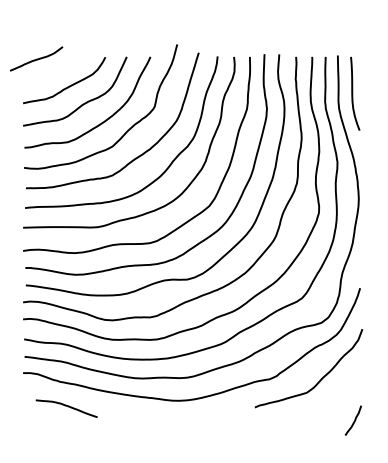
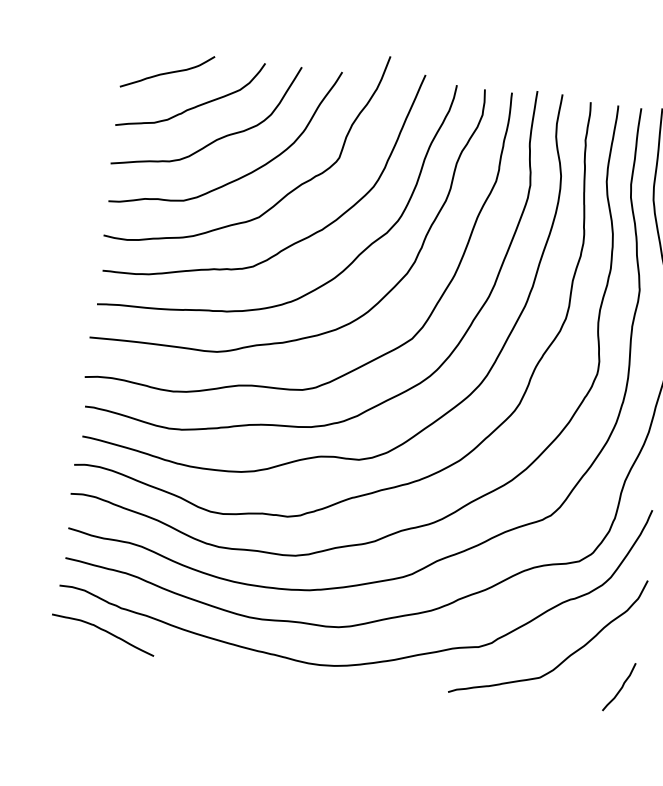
curve: (36, 58) -> (167, 71), moved
curve: (66, 406) -> (103, 631), moved
curve: (353, 421) -> (619, 688), moved

